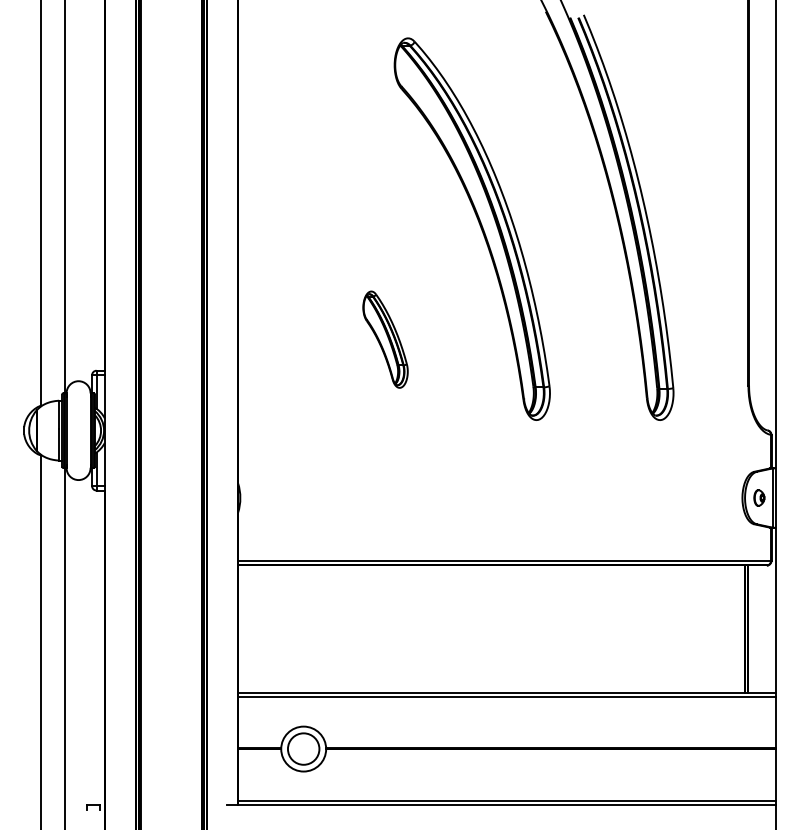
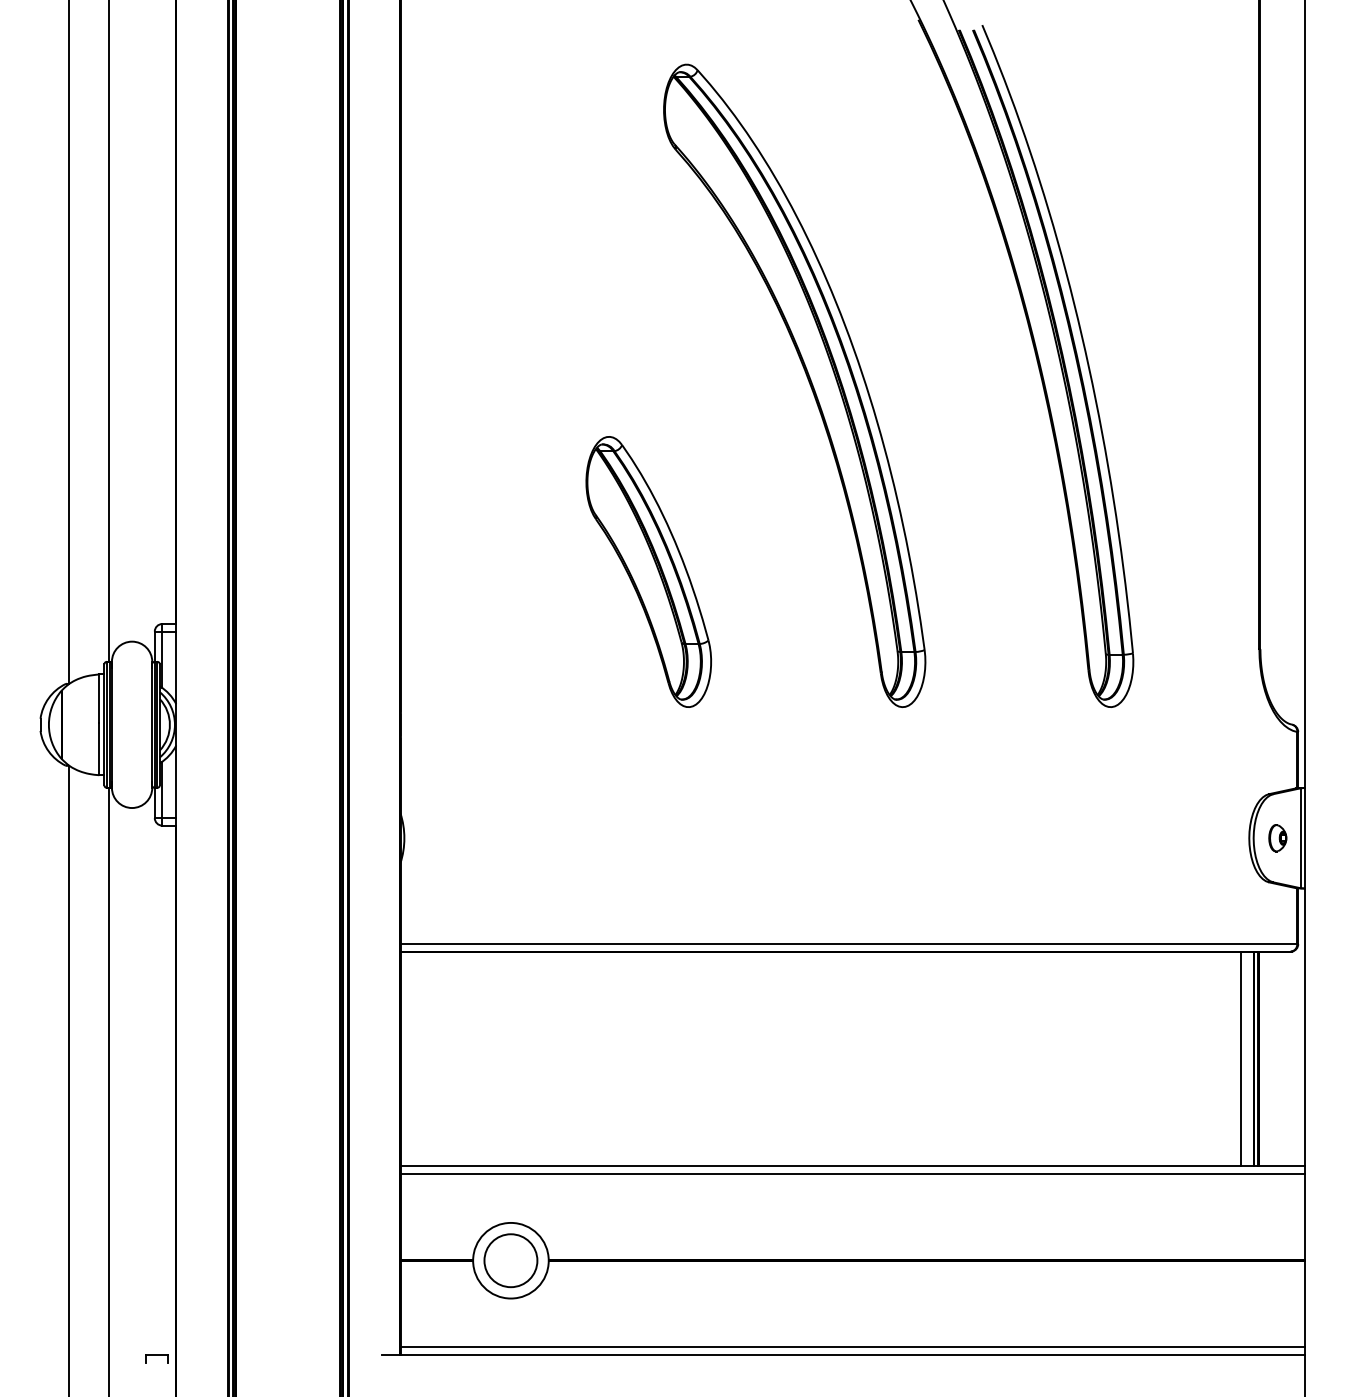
part: (385, 339) -> (648, 571), size x1.67
line: (737, 628) -> (1240, 1057), added

